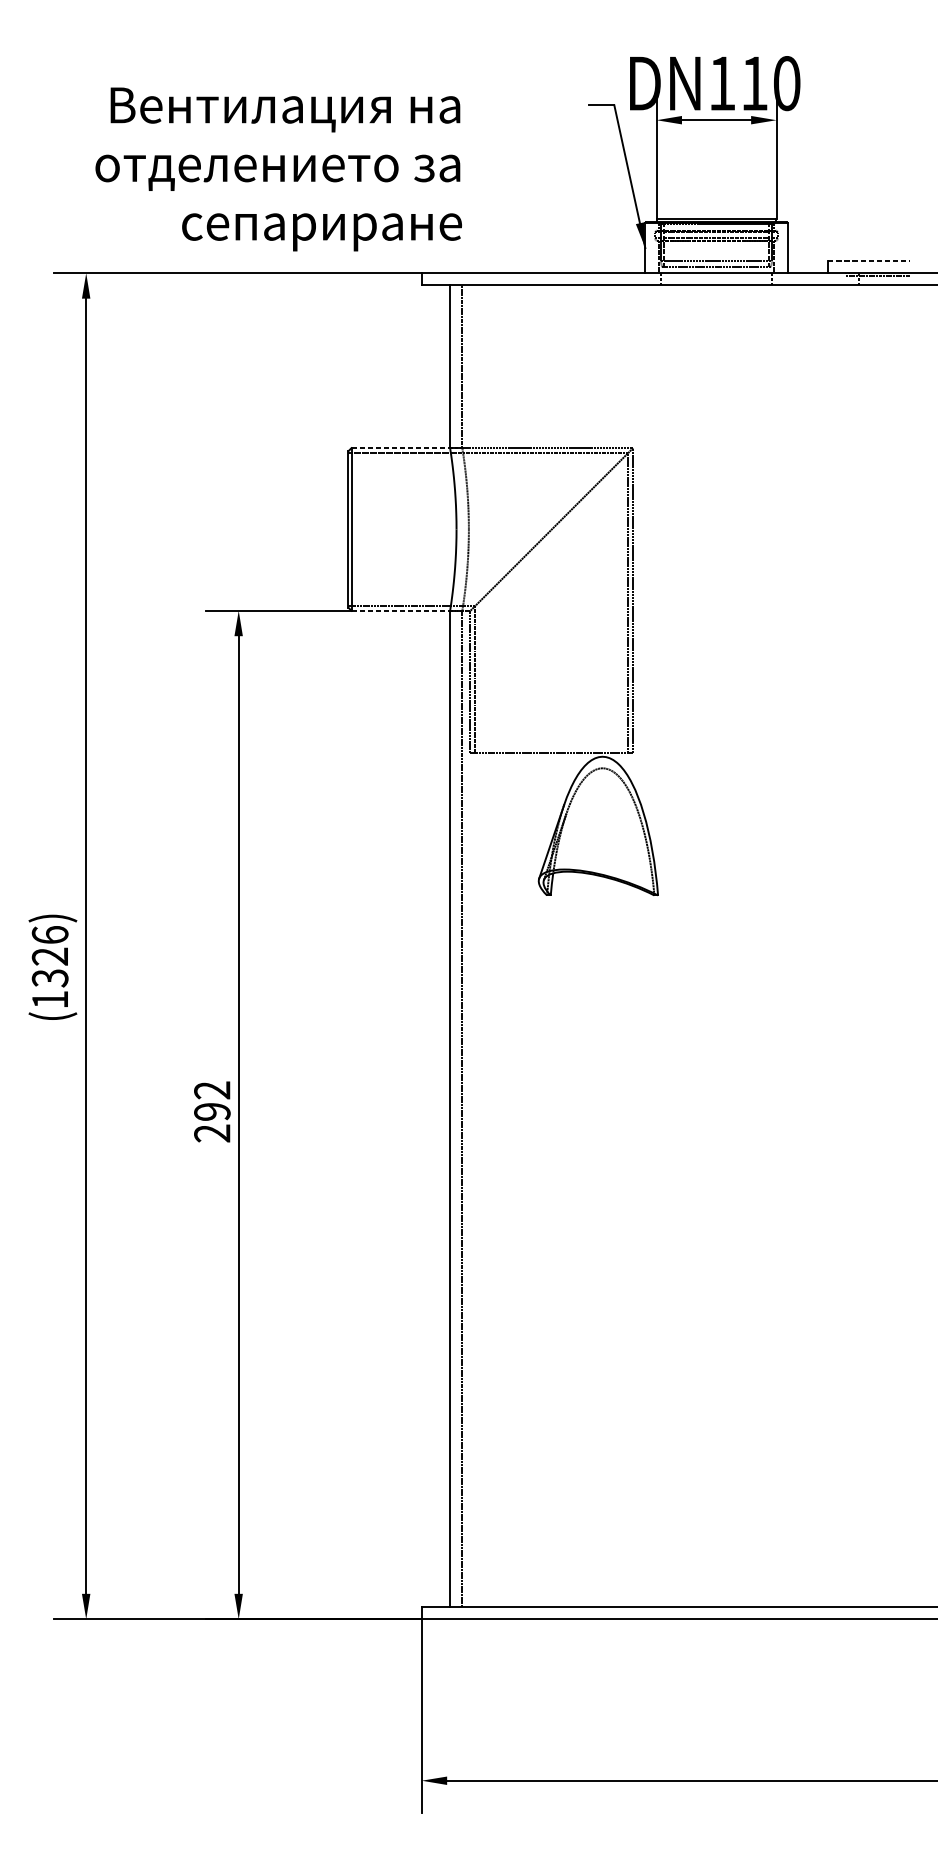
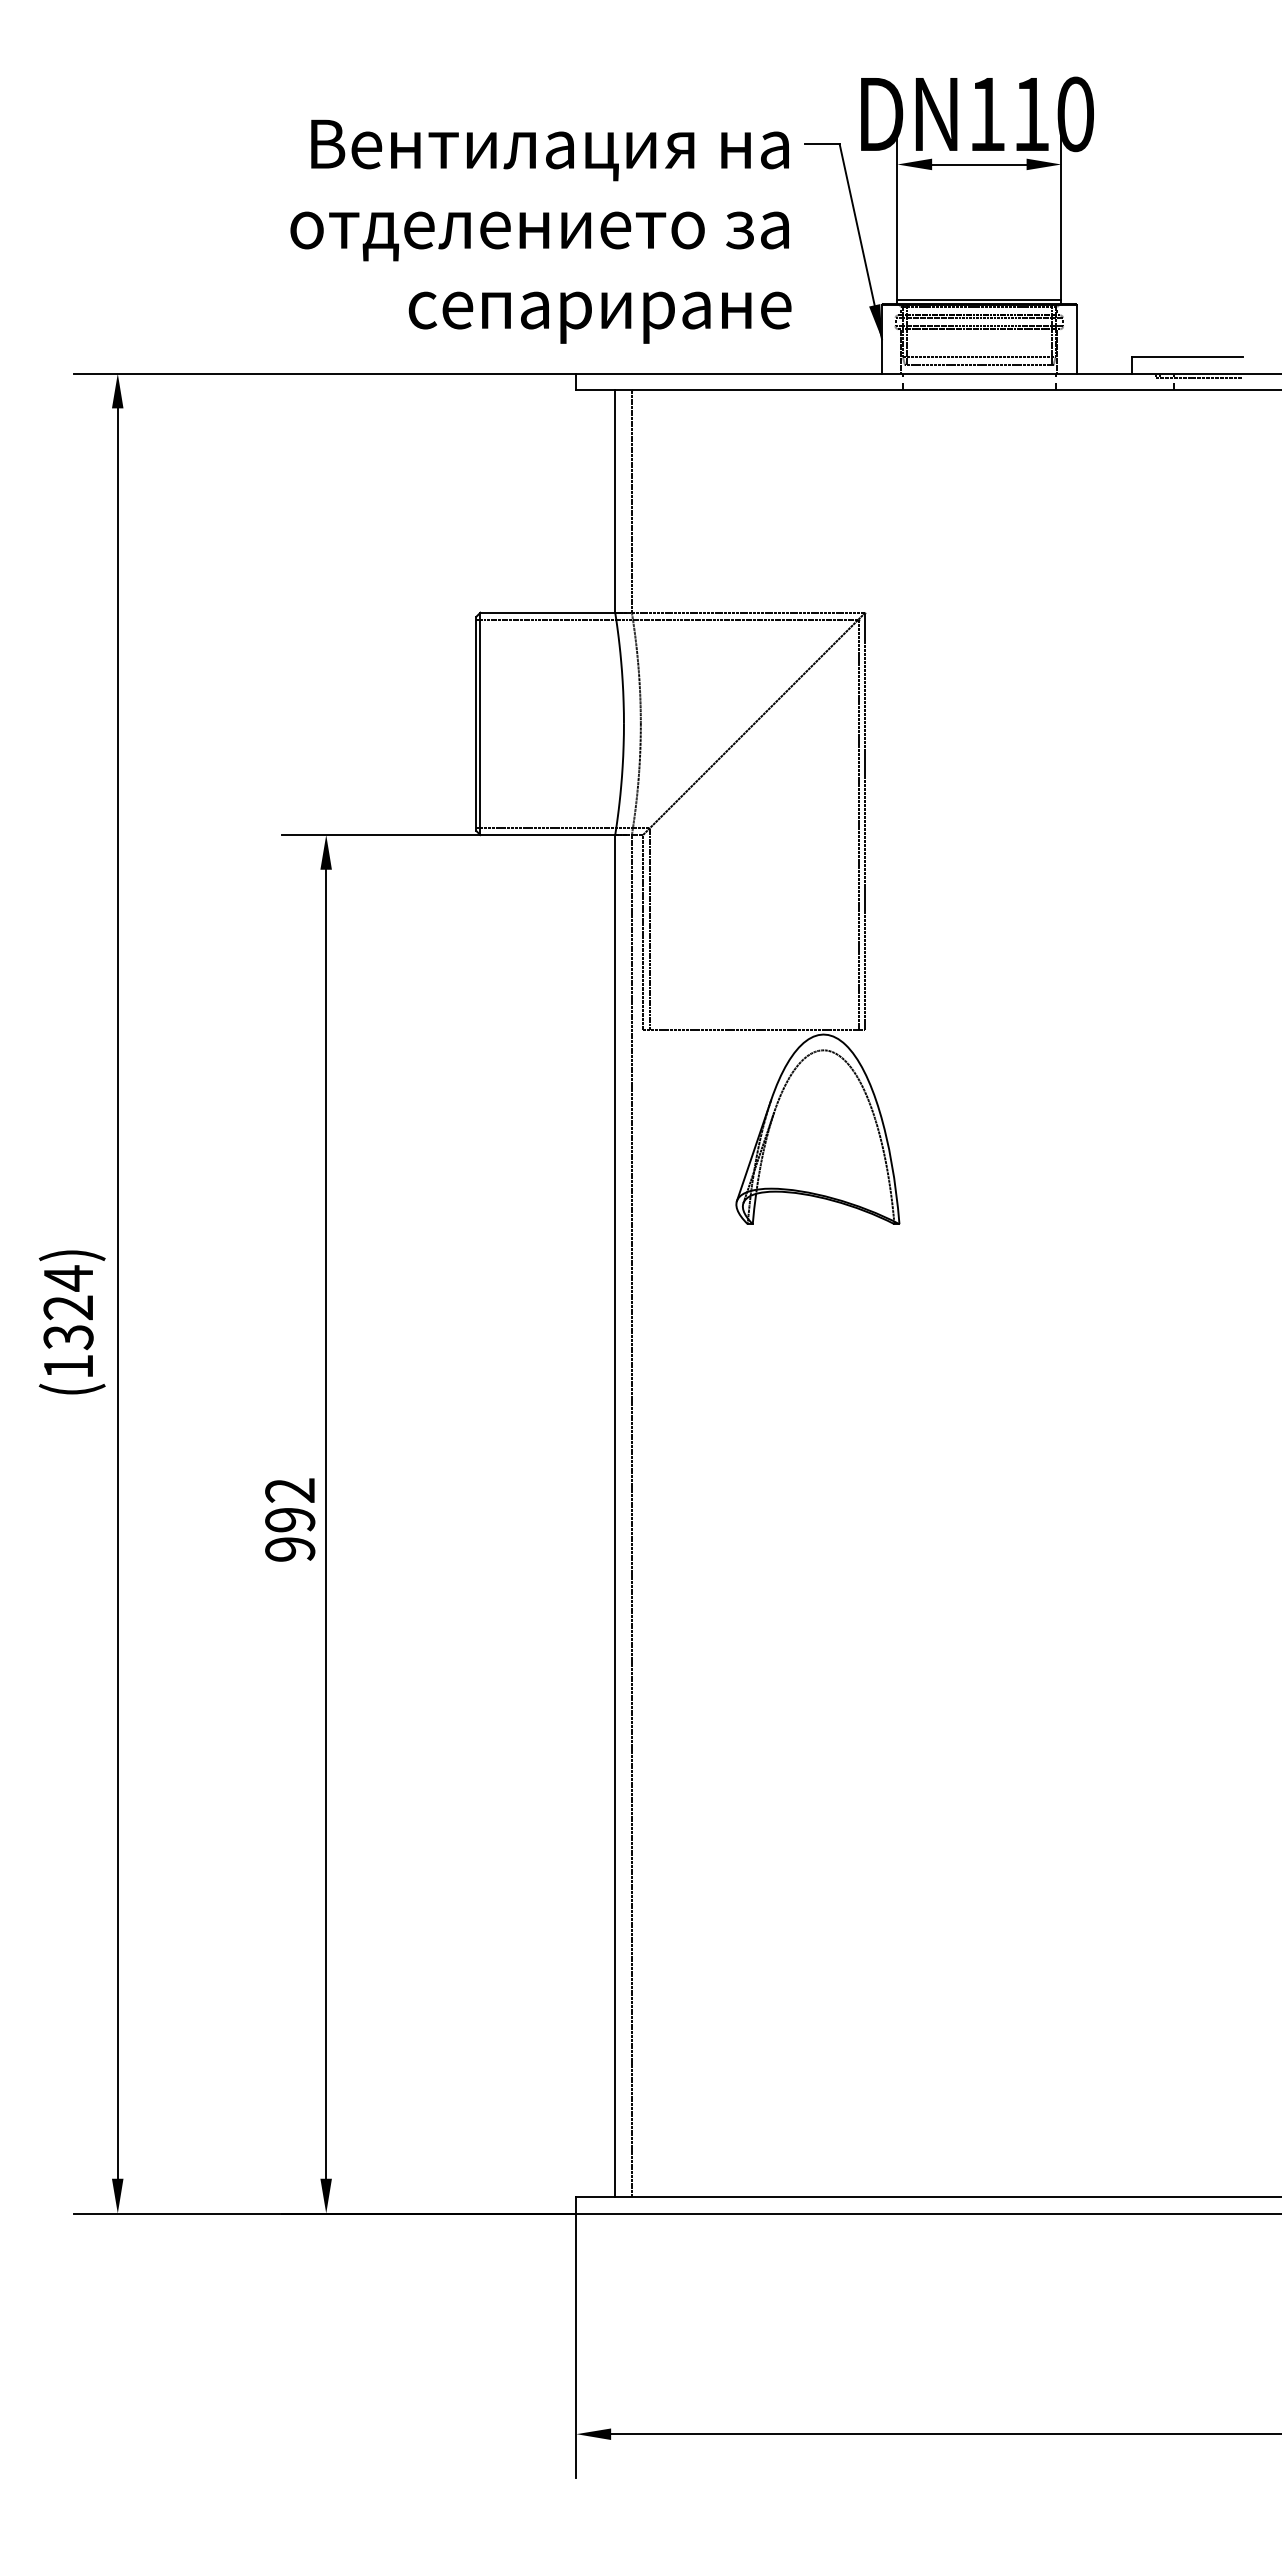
text: (278, 169) -> (540, 231), moved
line: (868, 261) -> (1187, 357), dashed -> solid
line: (401, 447) -> (548, 612), dashed -> solid
line: (401, 611) -> (548, 835), dashed -> solid
text: (50, 935) -> (68, 1278), (1326) -> (1324)
text: (212, 1133) -> (290, 1549), 292 -> 992

